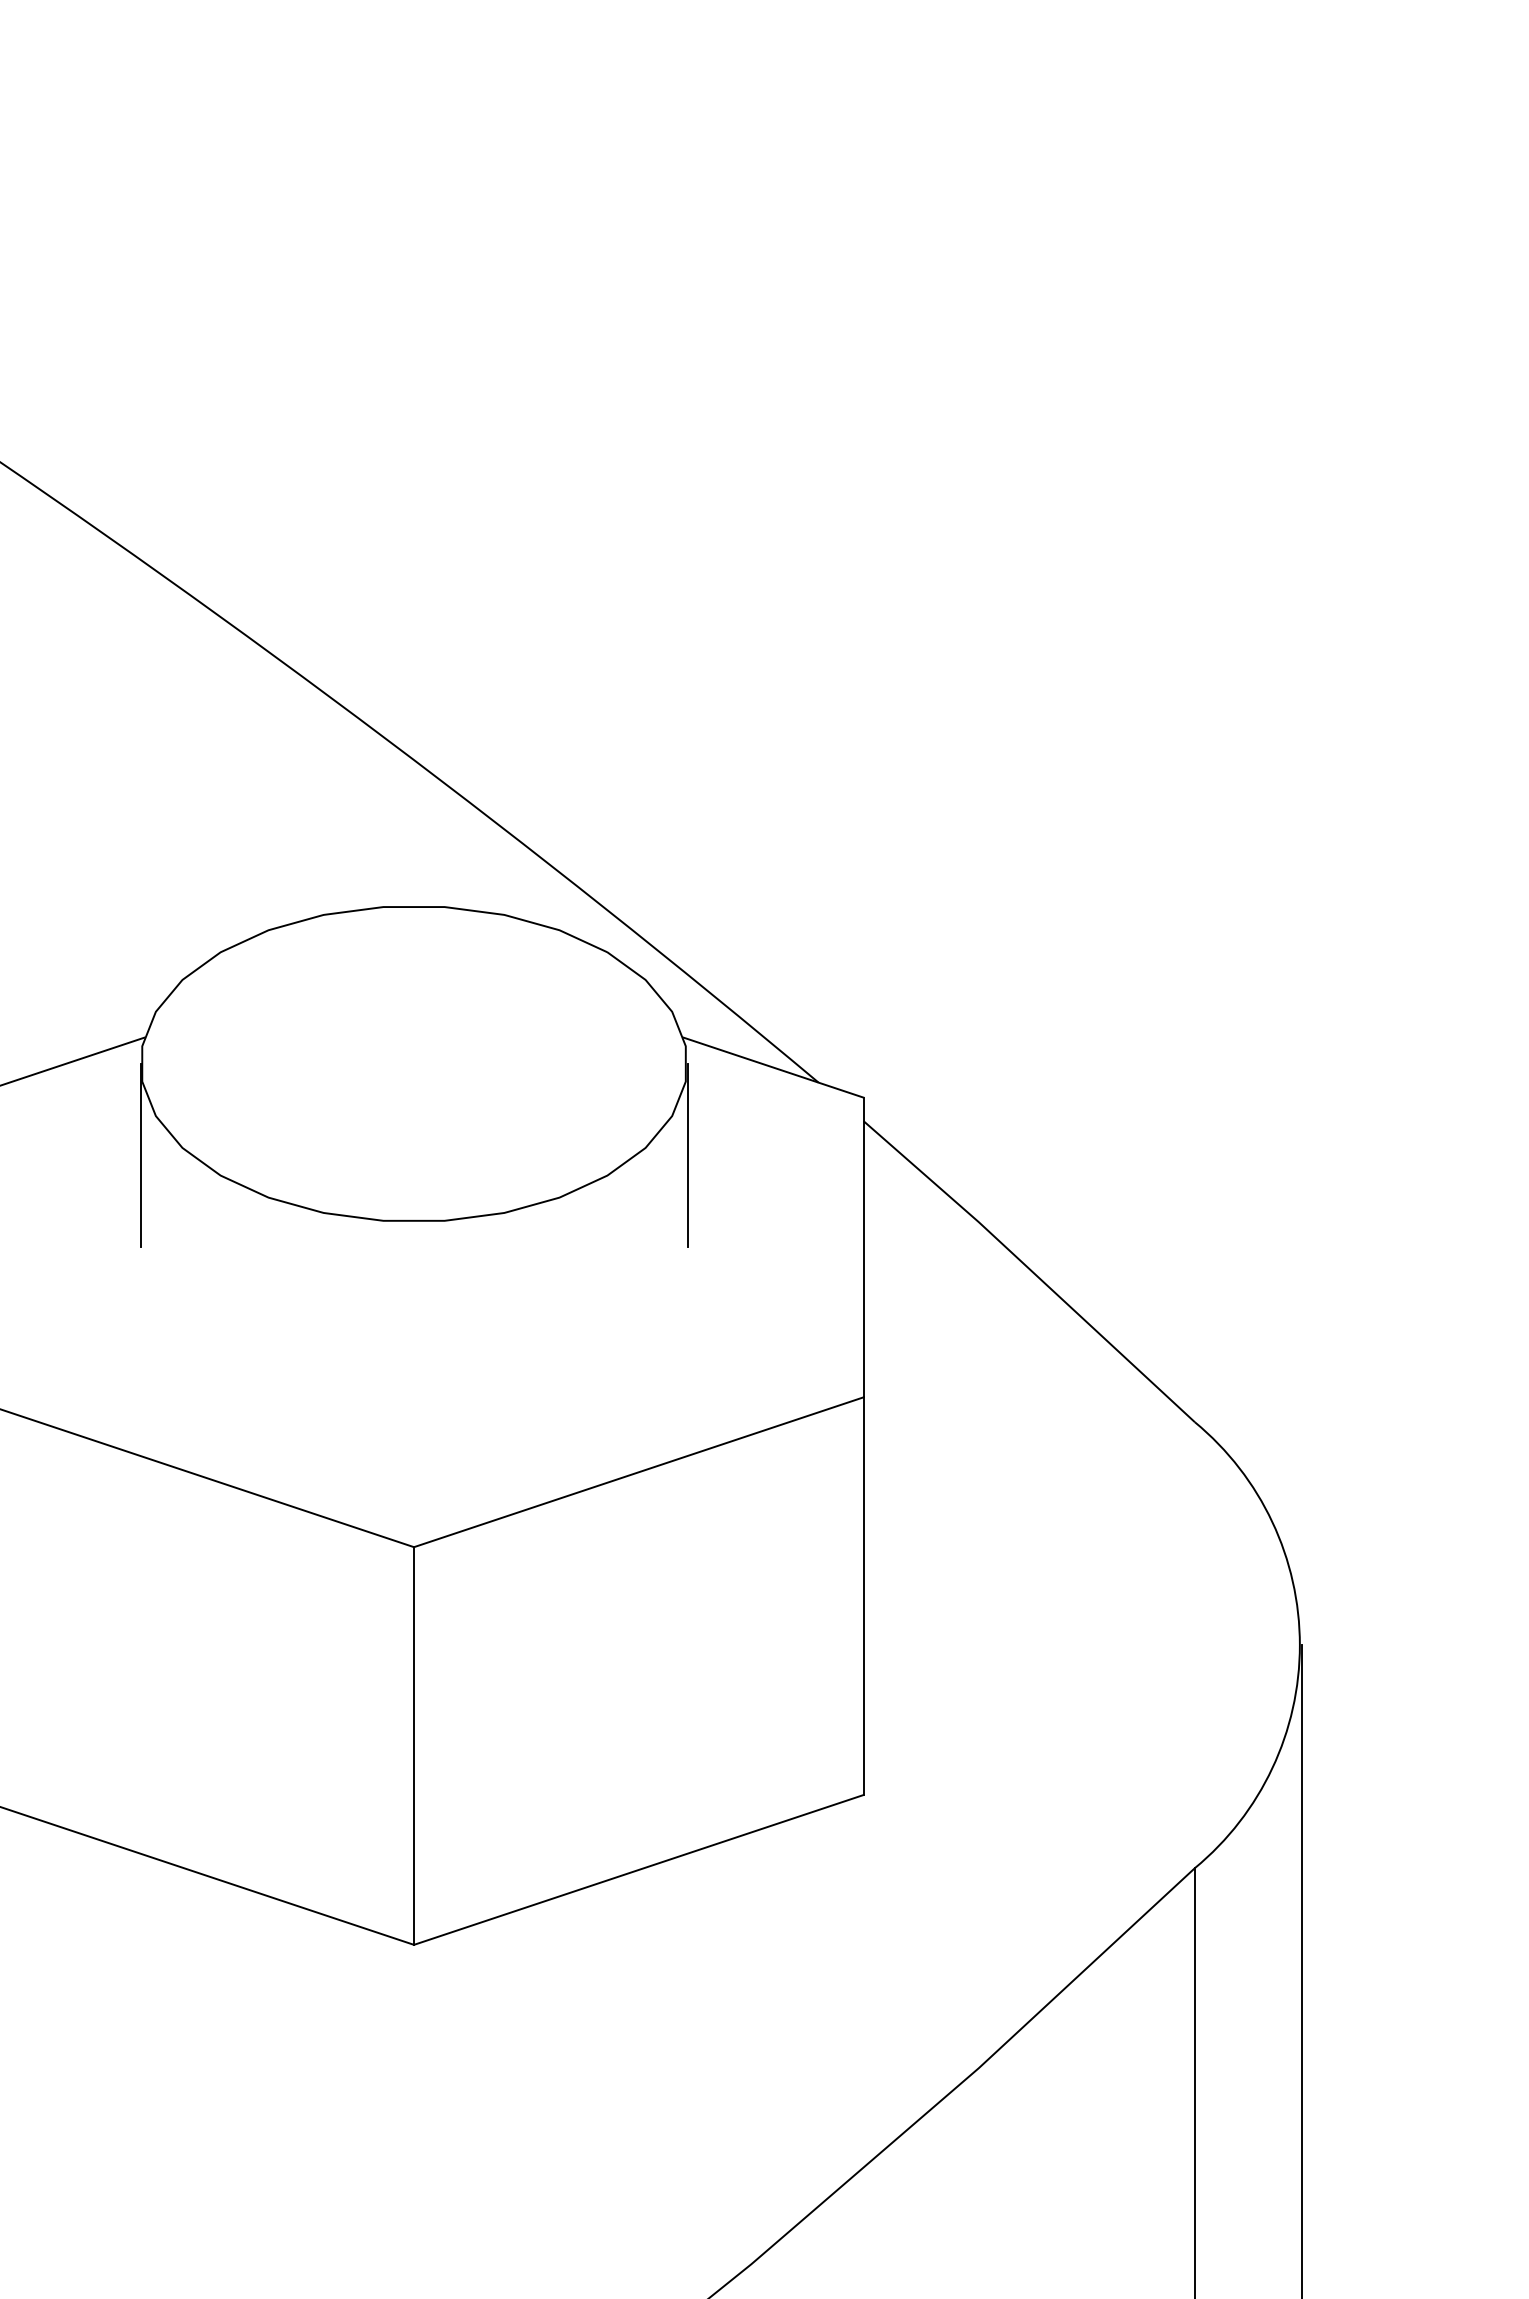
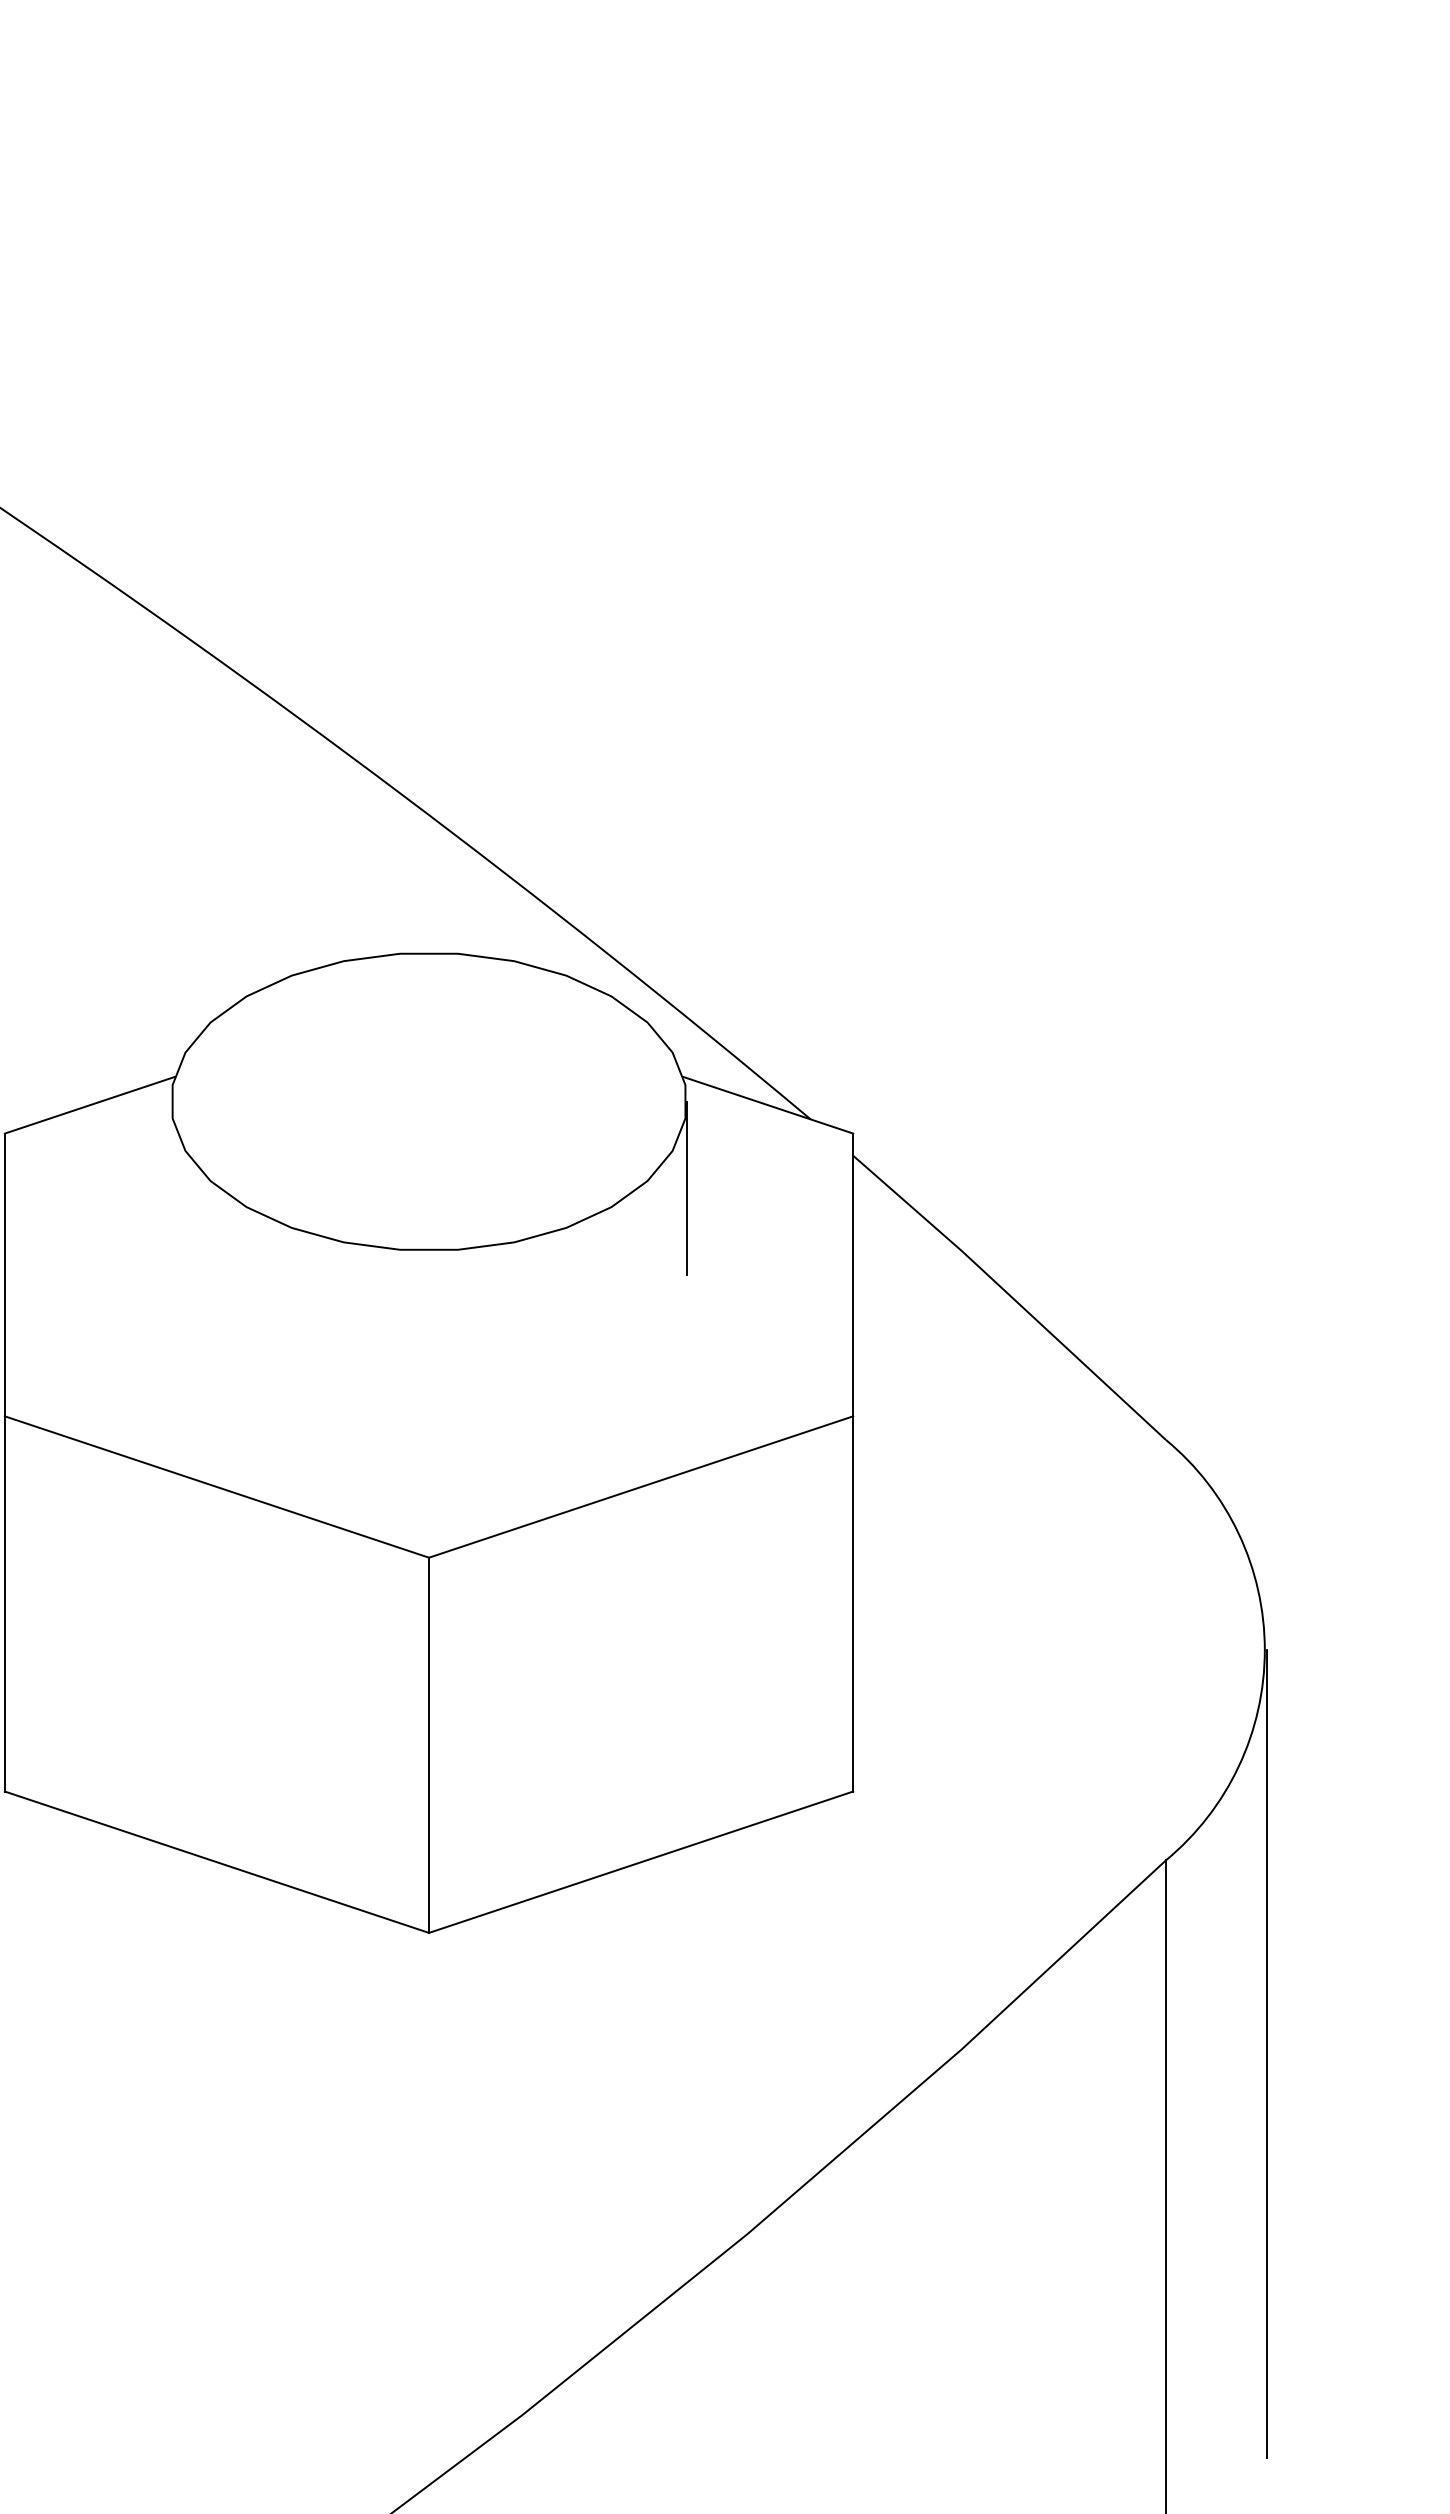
line: (141, 1154) -> (171, 1187), removed

